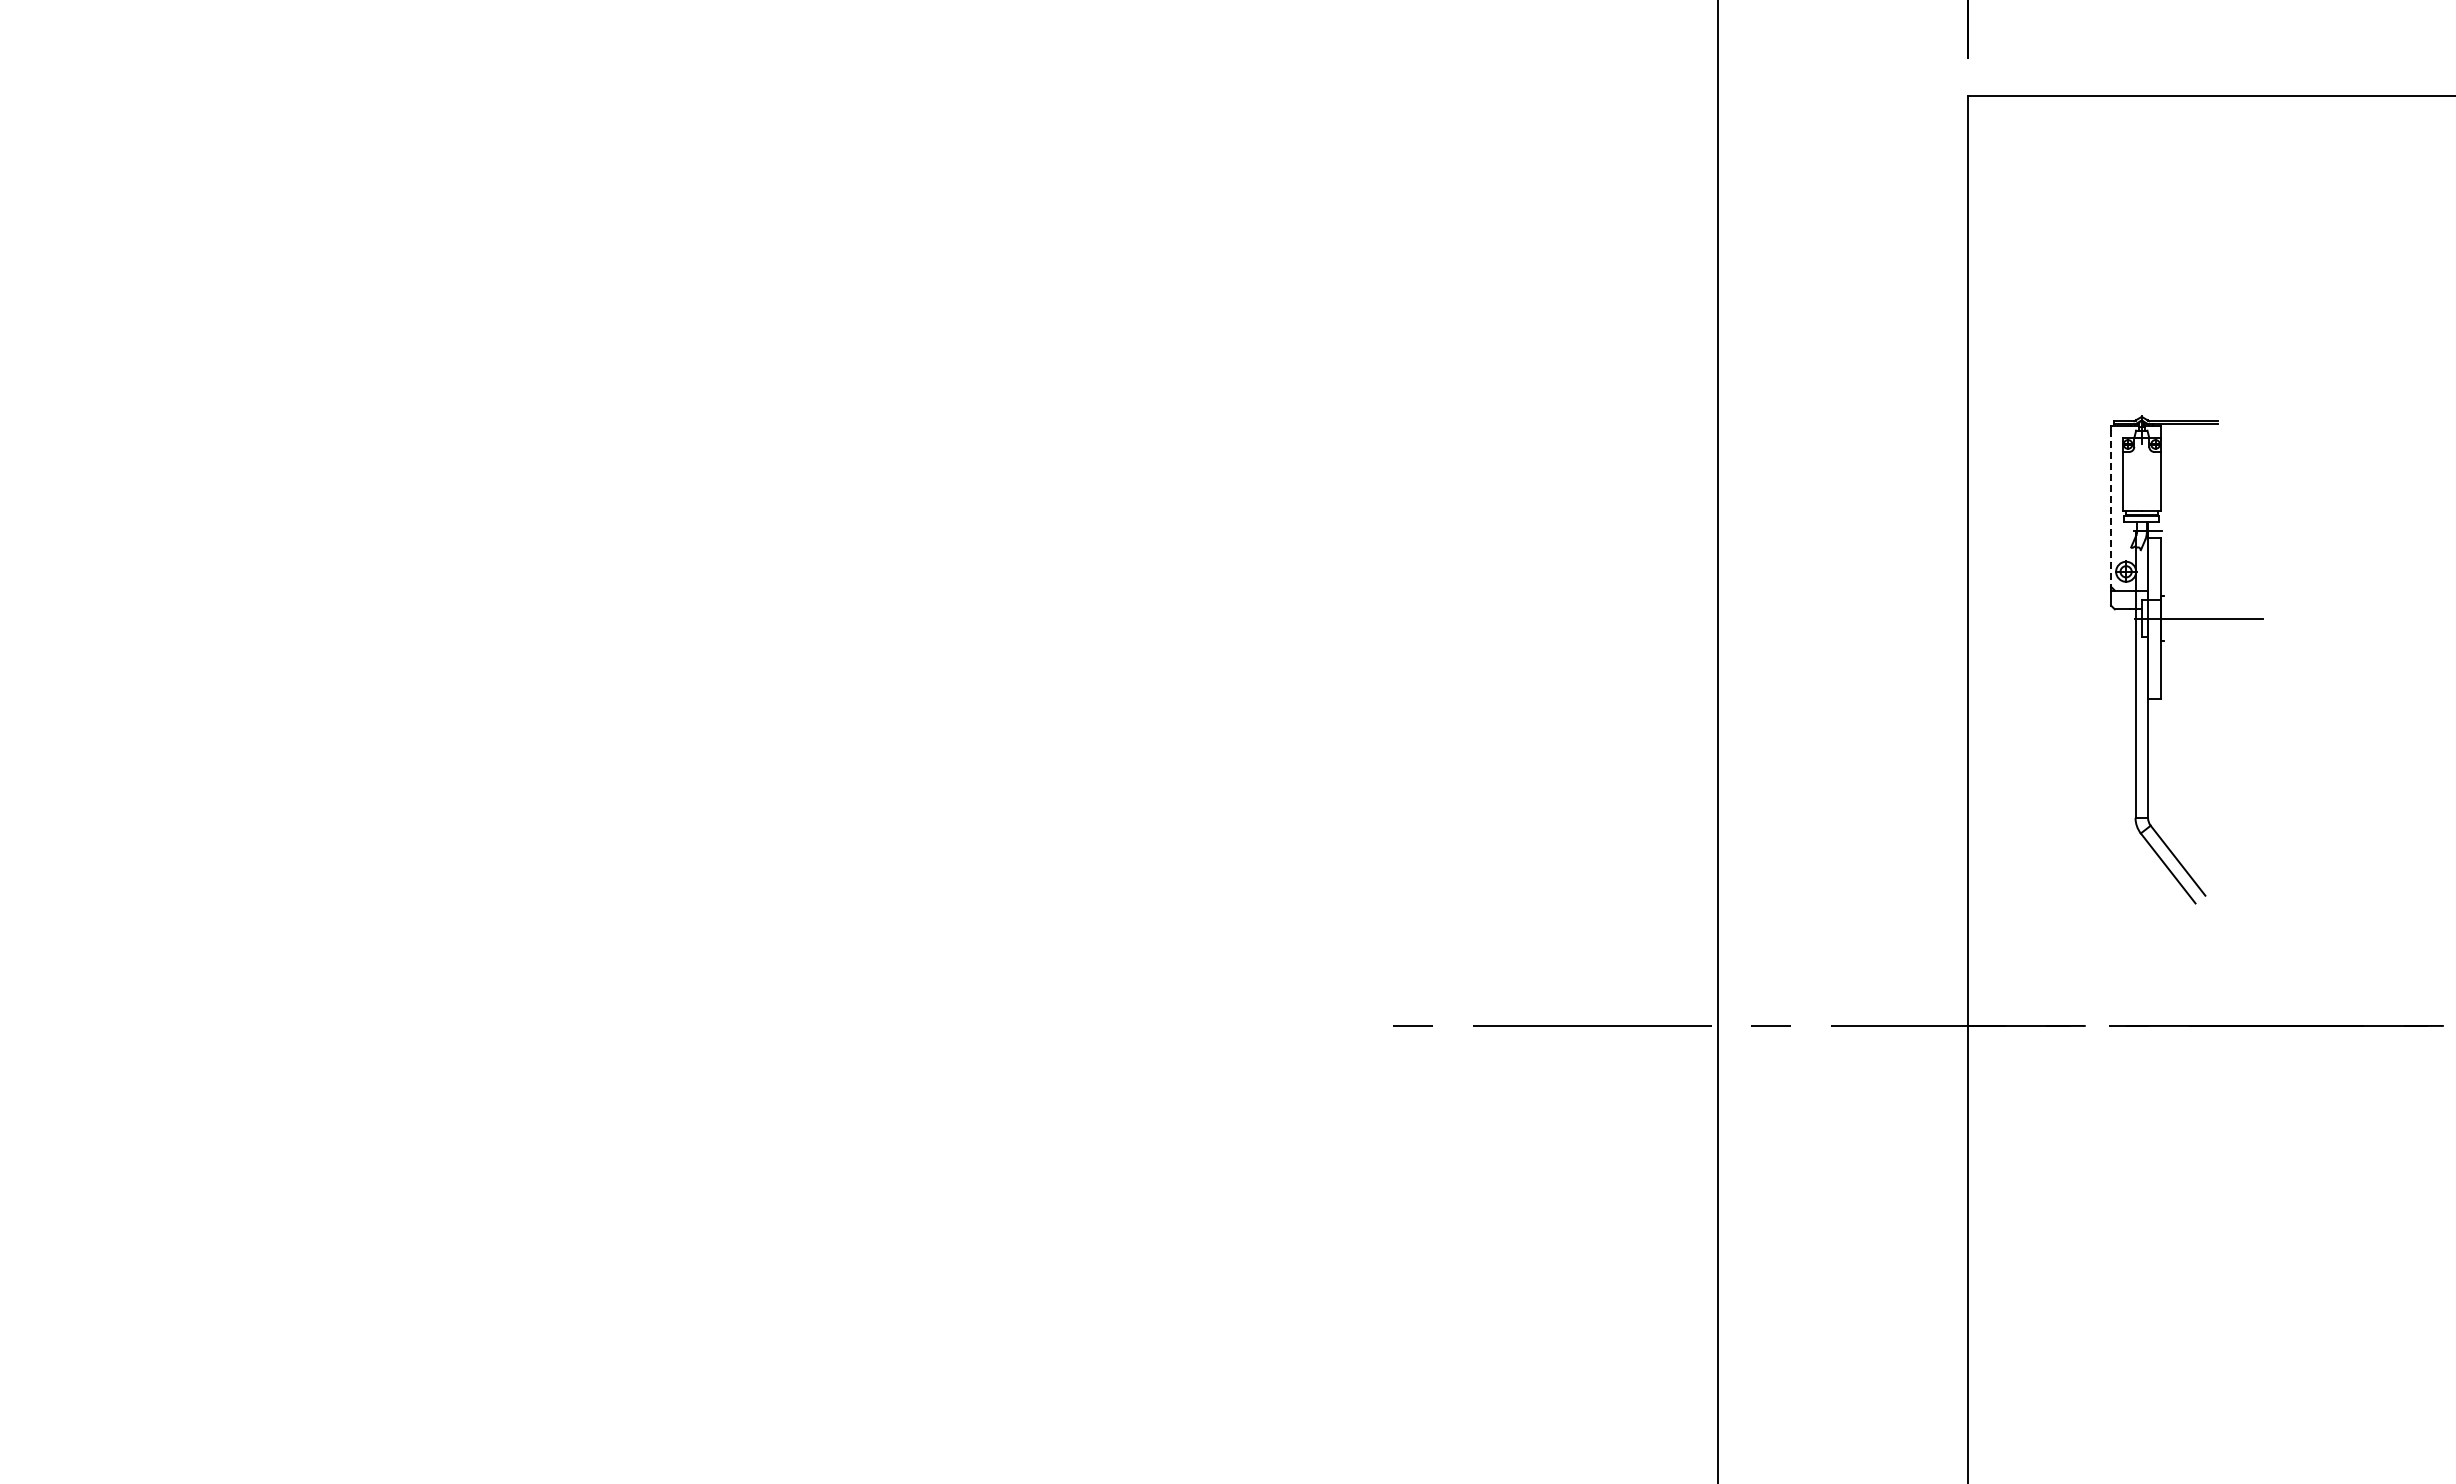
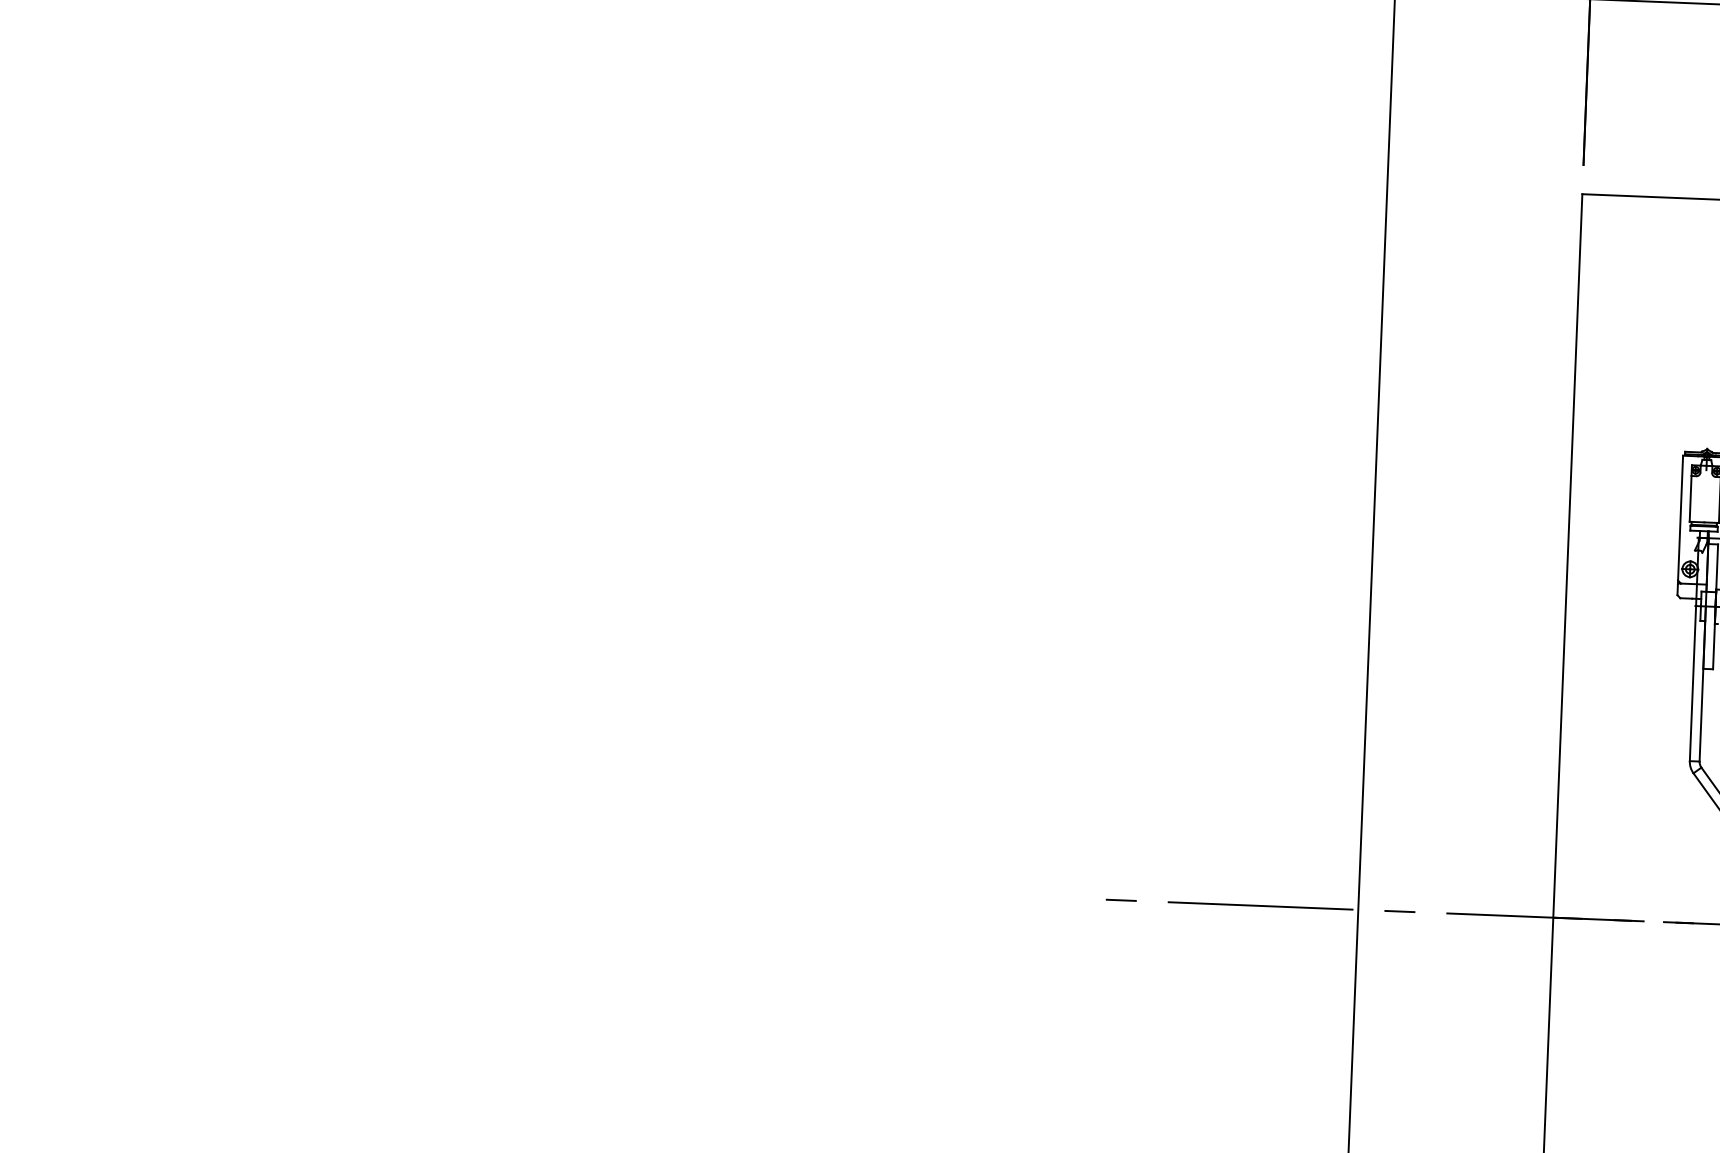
line: (2111, 509) -> (1680, 520), dashed -> solid

